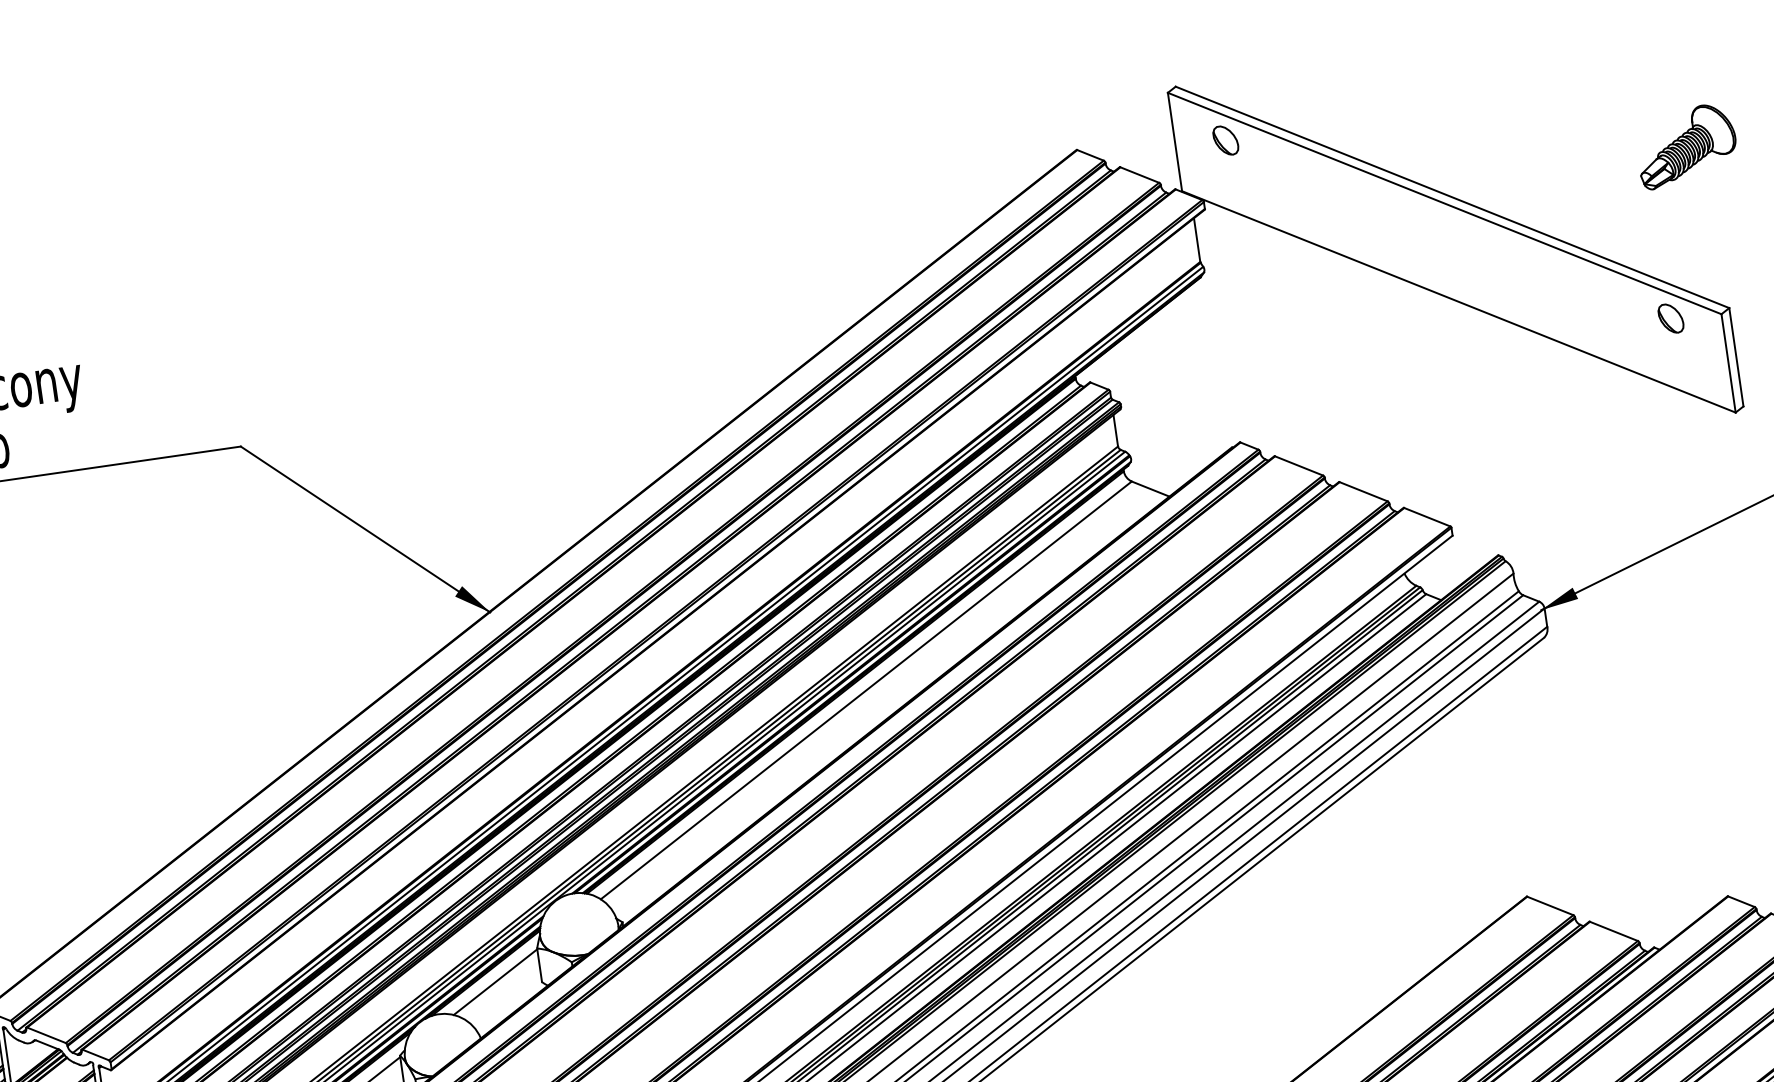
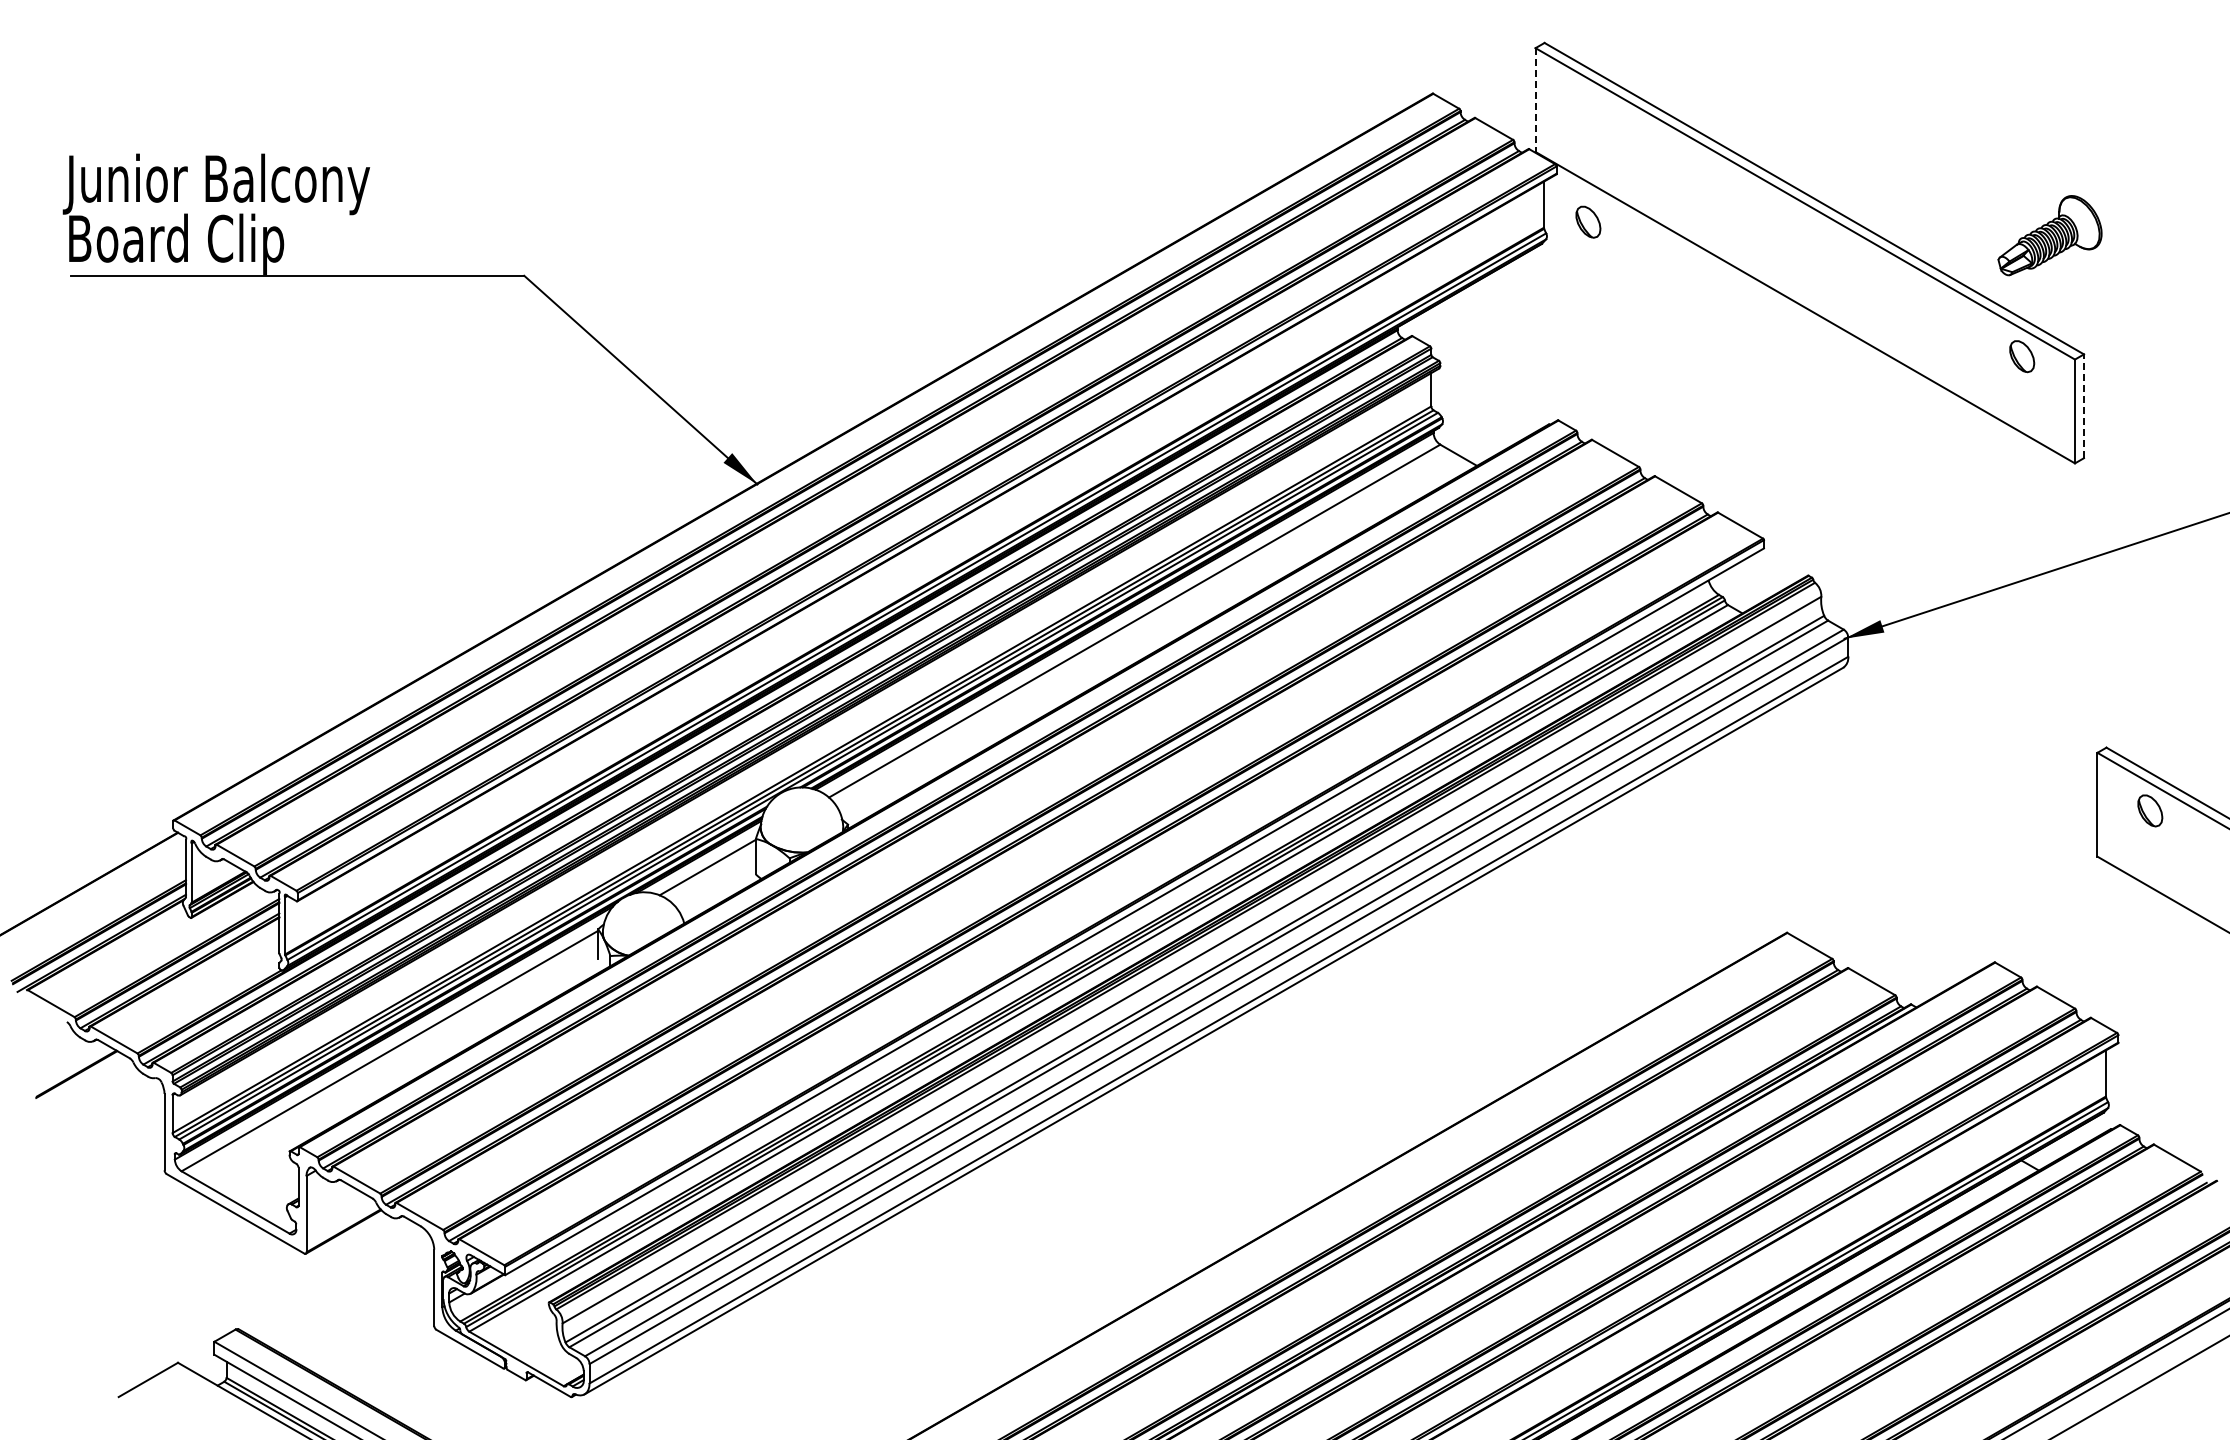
part: (1225, 139) -> (1588, 221), moved
line: (1174, 142) -> (1535, 100), solid -> dashed
part: (1686, 146) -> (2049, 235), moved
line: (1736, 357) -> (2084, 406), solid -> dashed

